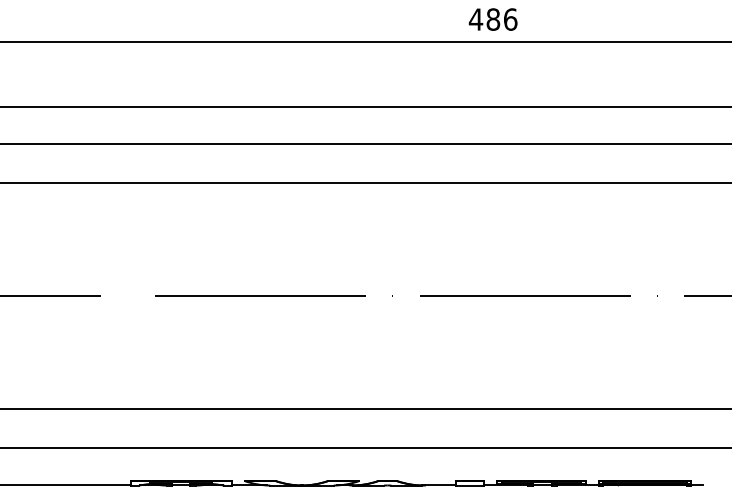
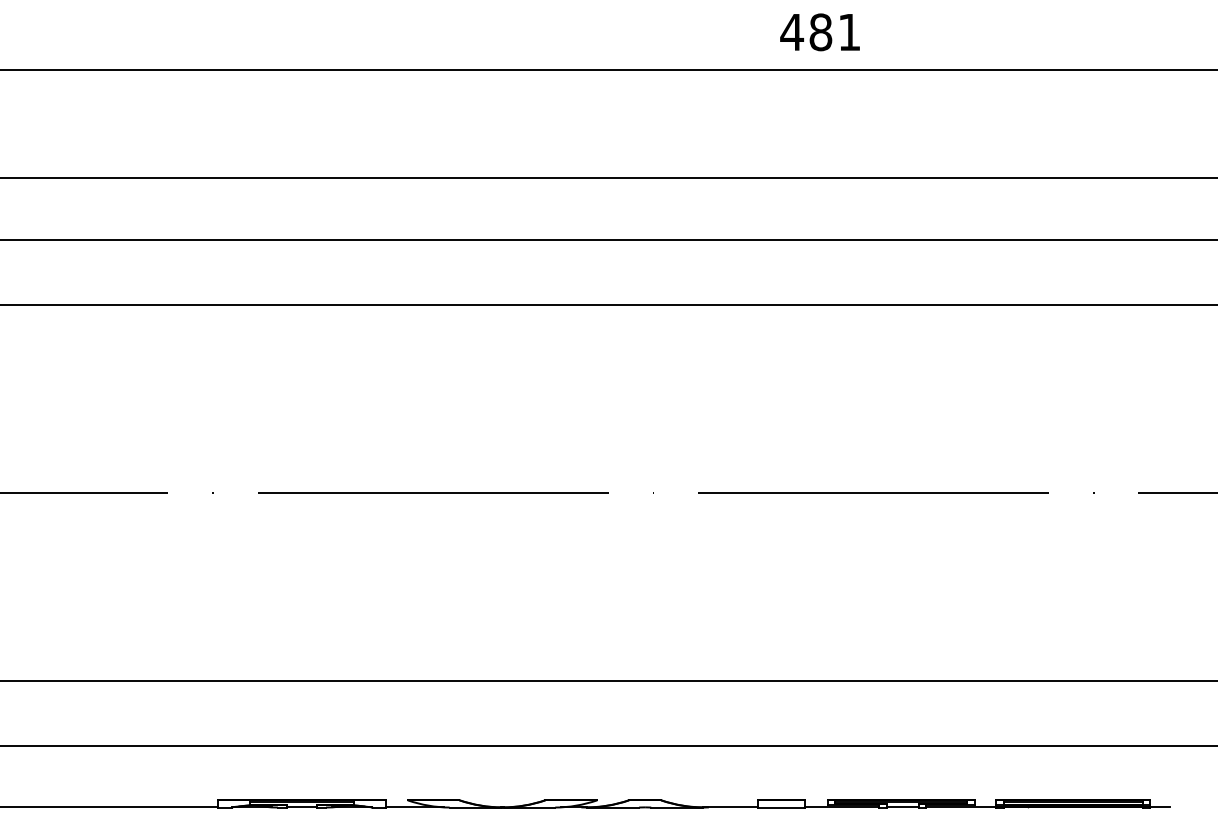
text: (510, 19) -> (849, 32), 486 -> 481

